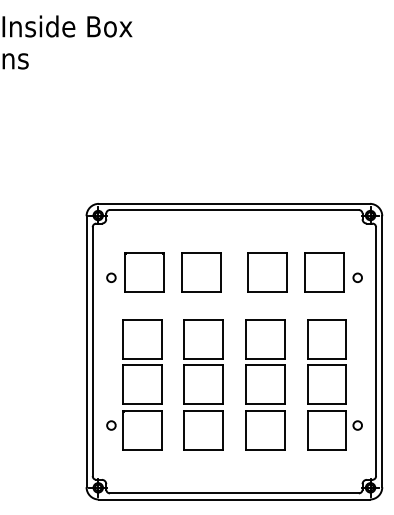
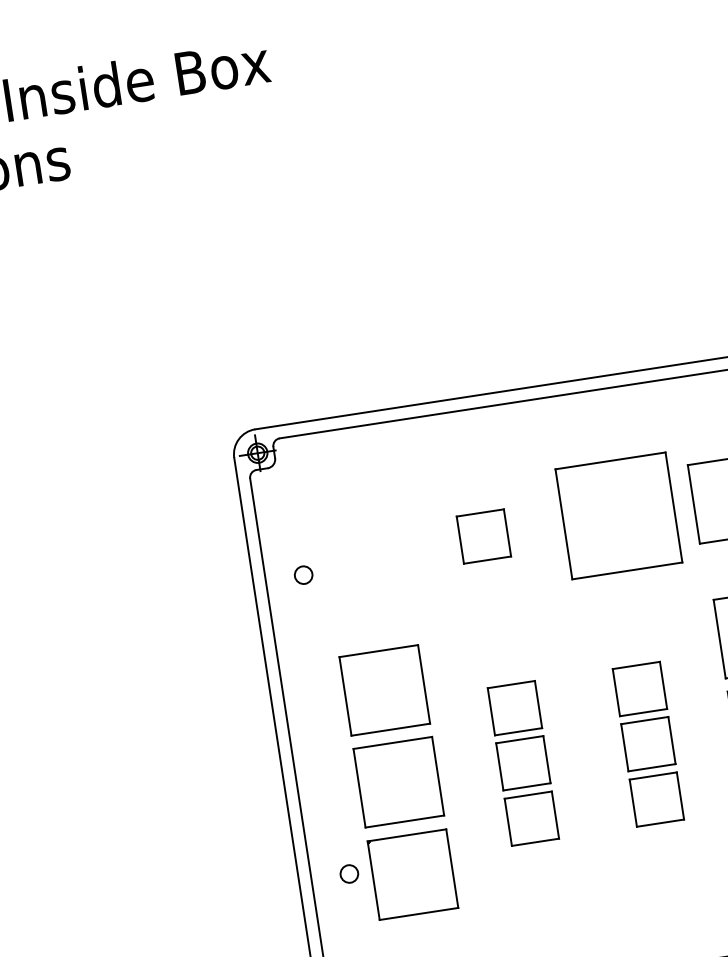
part: (144, 272) -> (368, 554), removed
part: (201, 272) -> (484, 536), size x0.6
part: (267, 272) -> (617, 516), size x1.4
part: (203, 384) -> (522, 762), size x0.6
part: (265, 384) -> (648, 743), size x0.6

